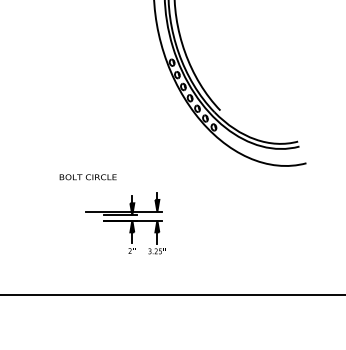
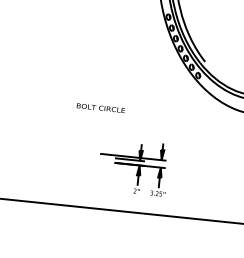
text: (87, 177) -> (100, 108), moved
part: (125, 223) -> (133, 167), moved

